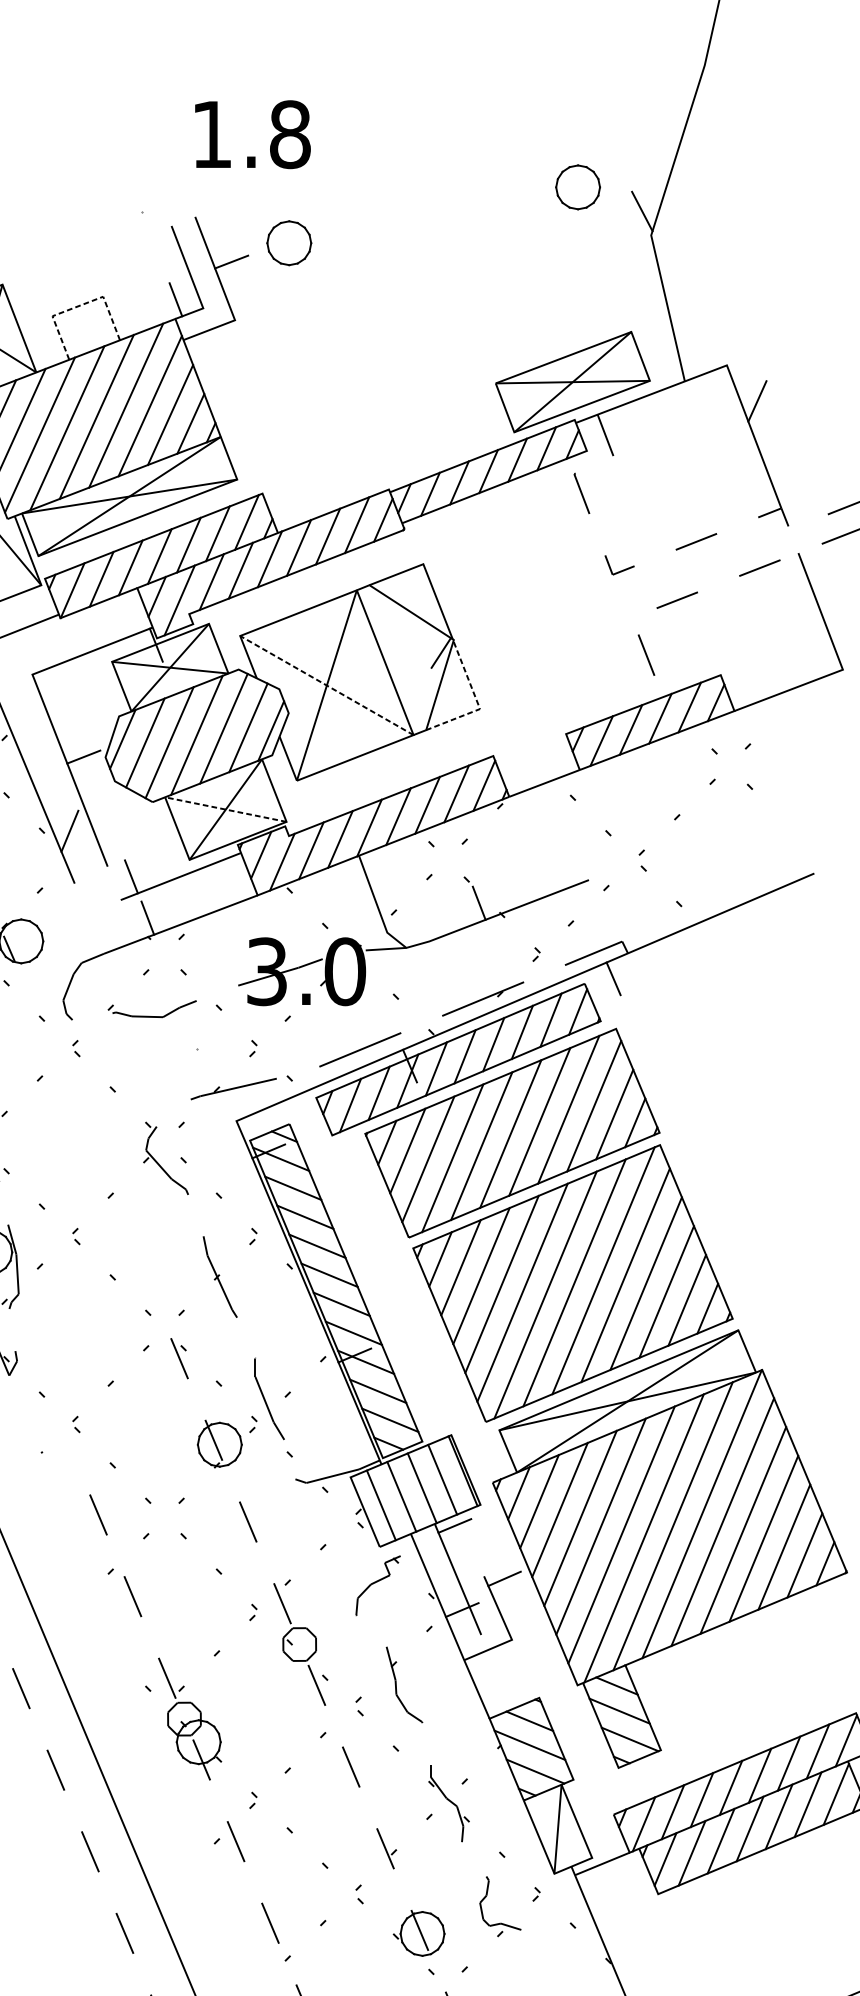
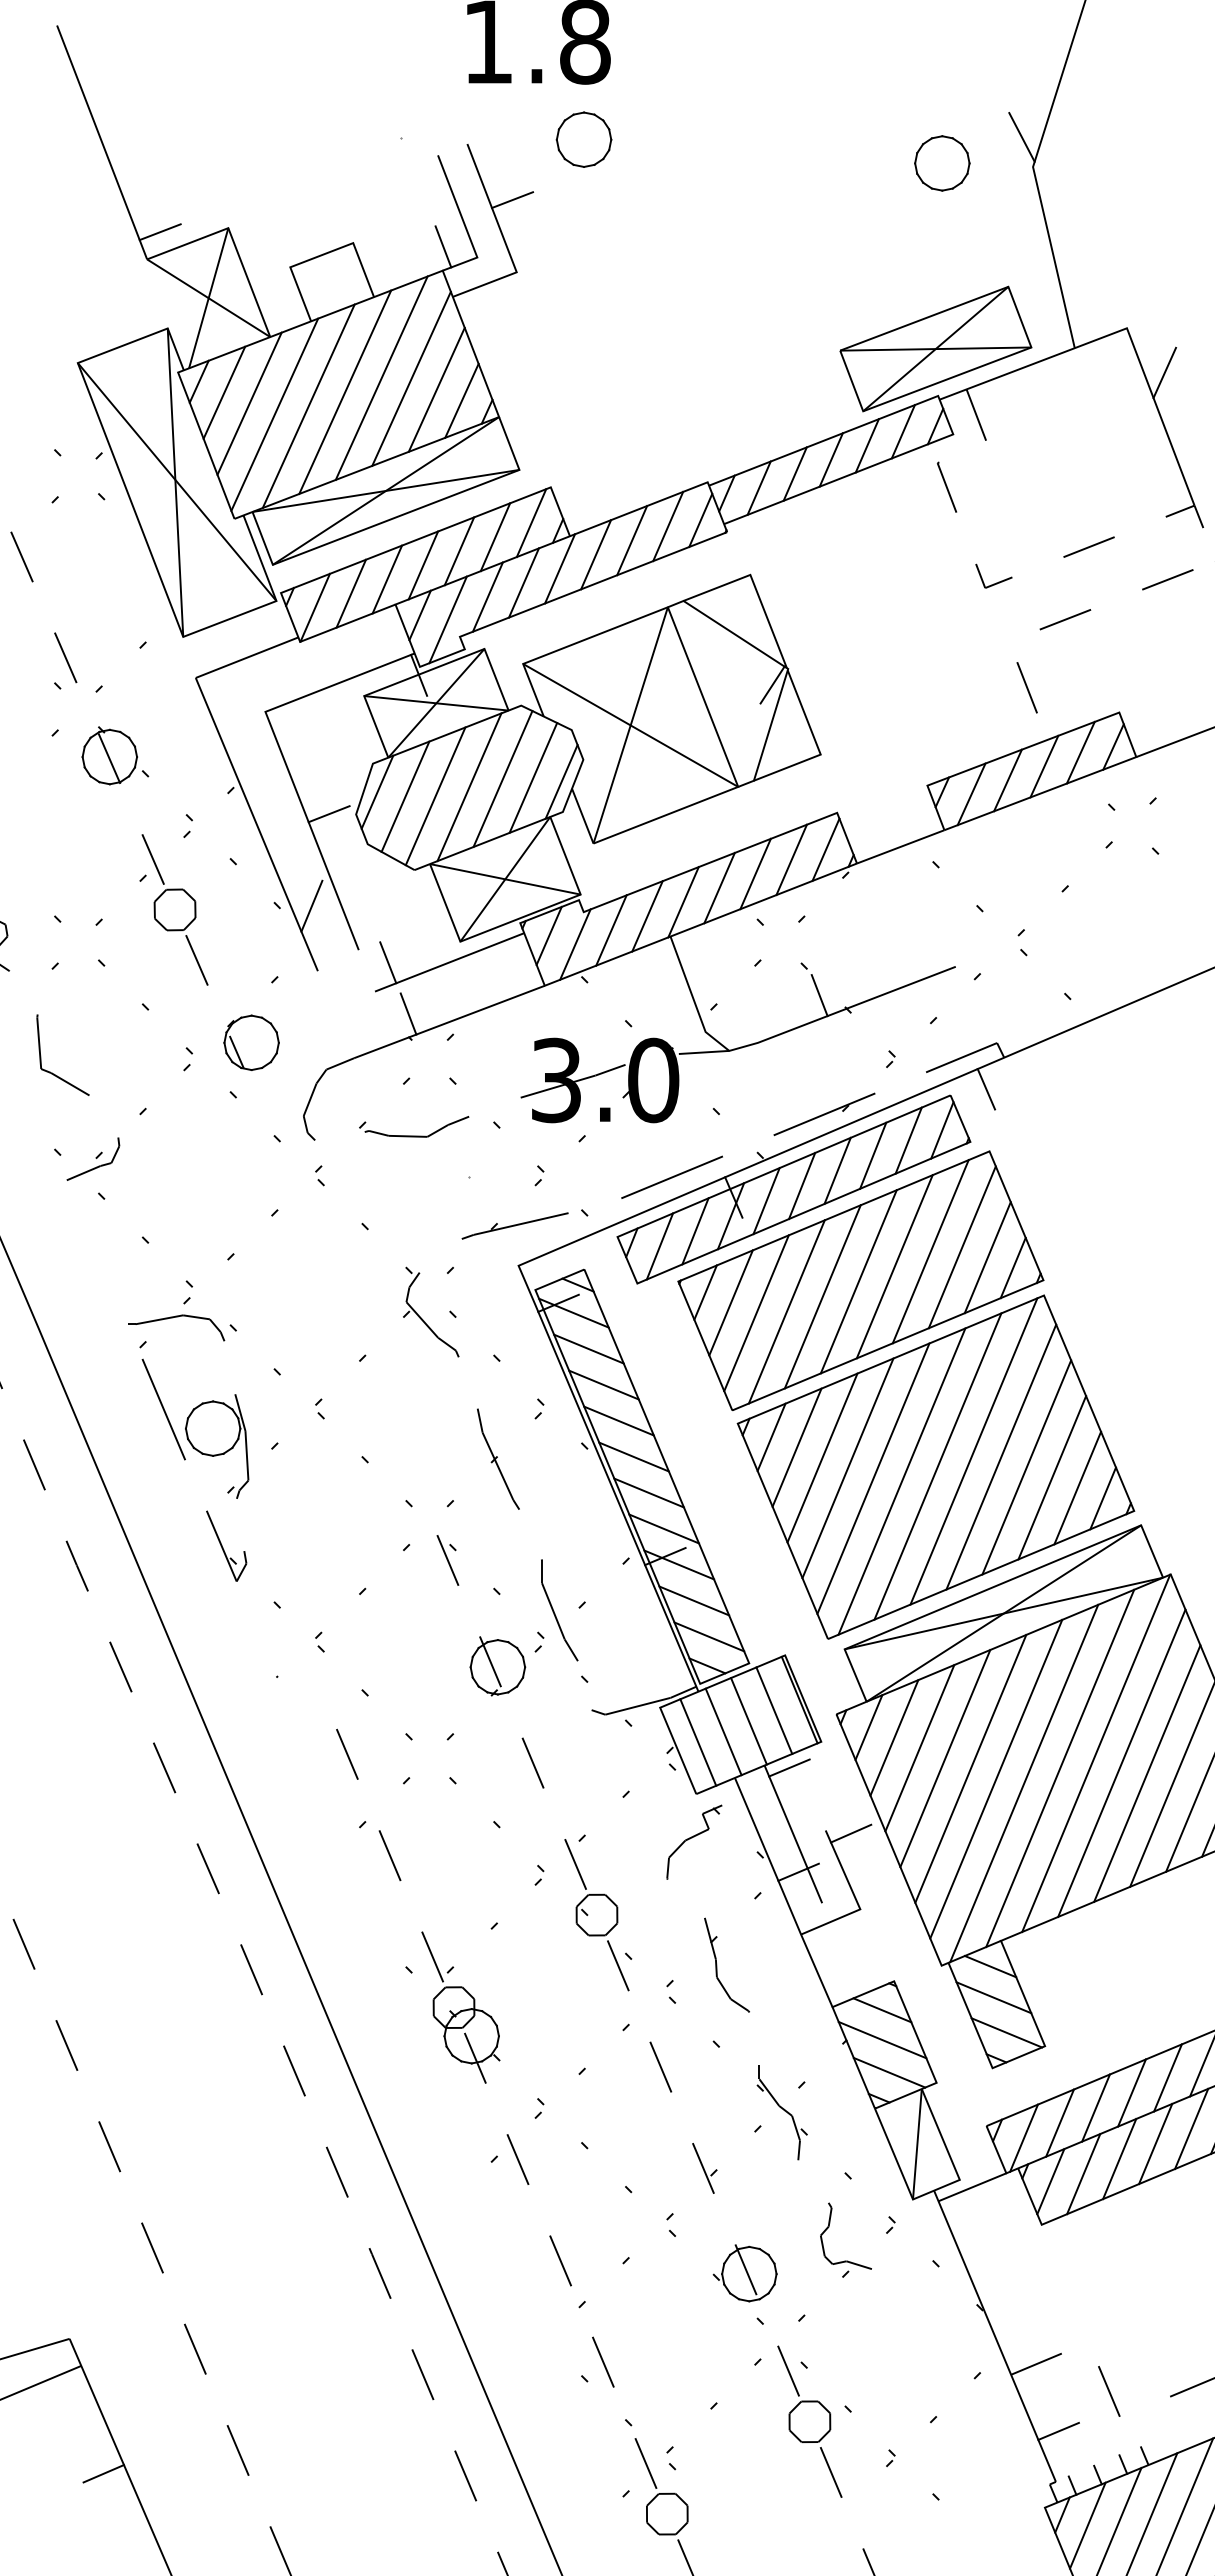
part: (578, 187) -> (942, 163), moved
part: (288, 243) -> (583, 139), moved
line: (77, 306) -> (321, 255), dashed -> solid
line: (326, 685) -> (630, 725), dashed -> solid
line: (477, 702) -> (817, 746), dashed -> solid
line: (225, 809) -> (505, 879), dashed -> solid

